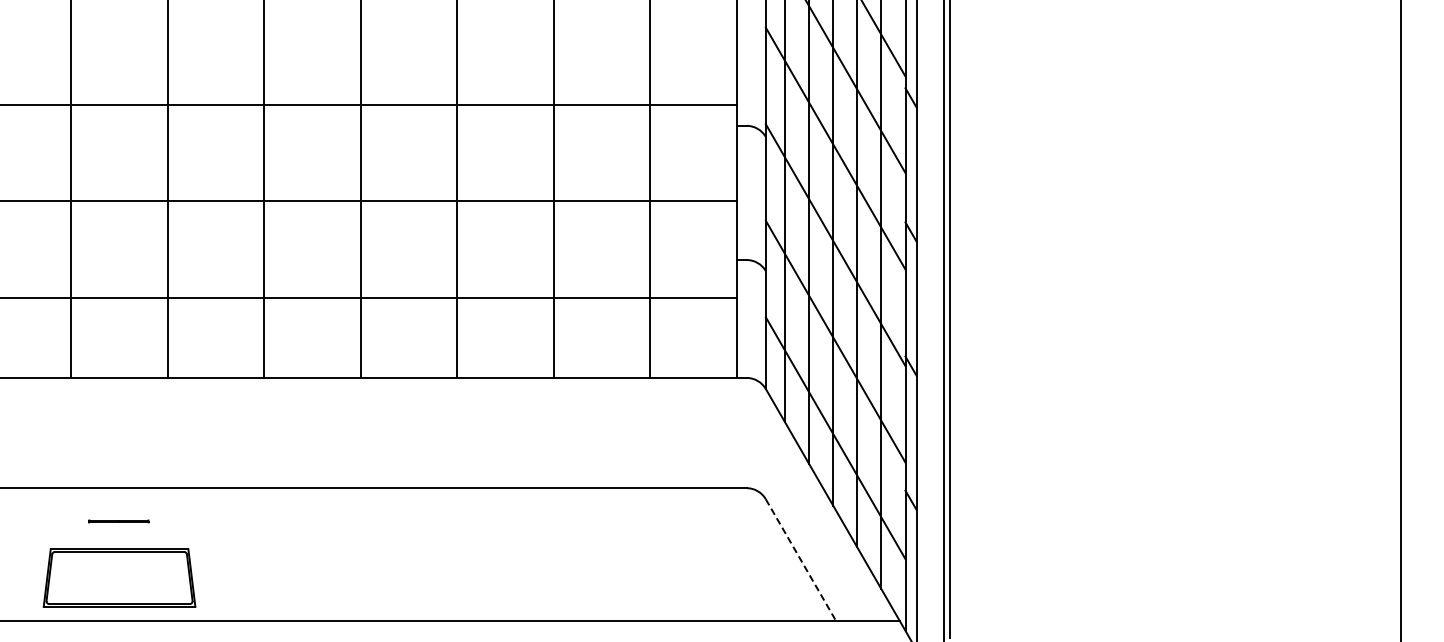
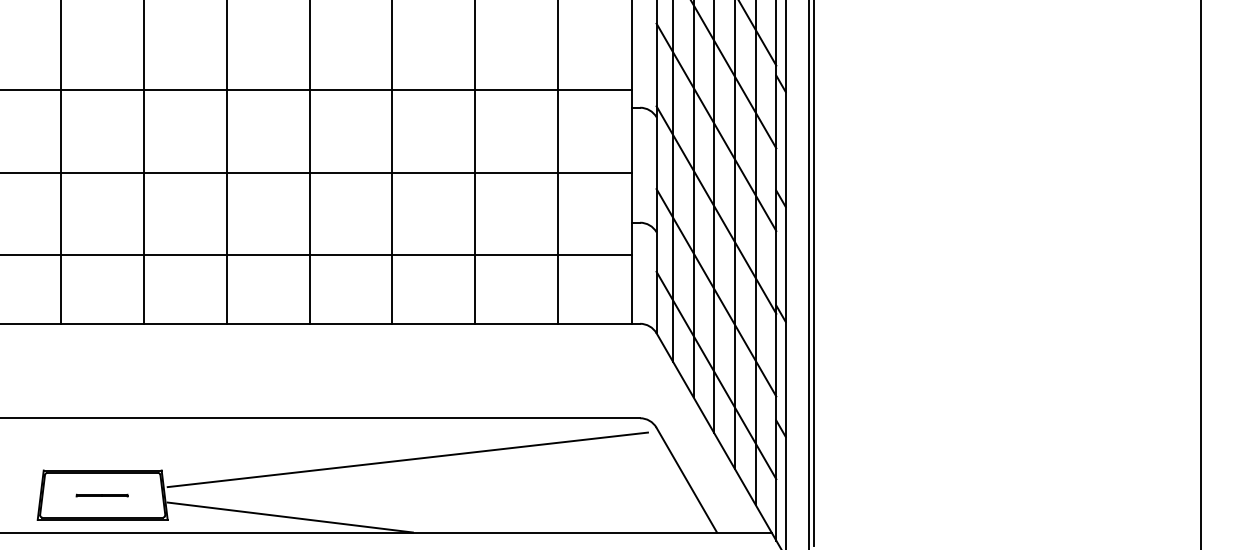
line: (118, 521) -> (101, 495), moved
line: (475, 536) -> (407, 459), added
line: (801, 560) -> (687, 480), dashed -> solid
line: (338, 603) -> (290, 517), added

